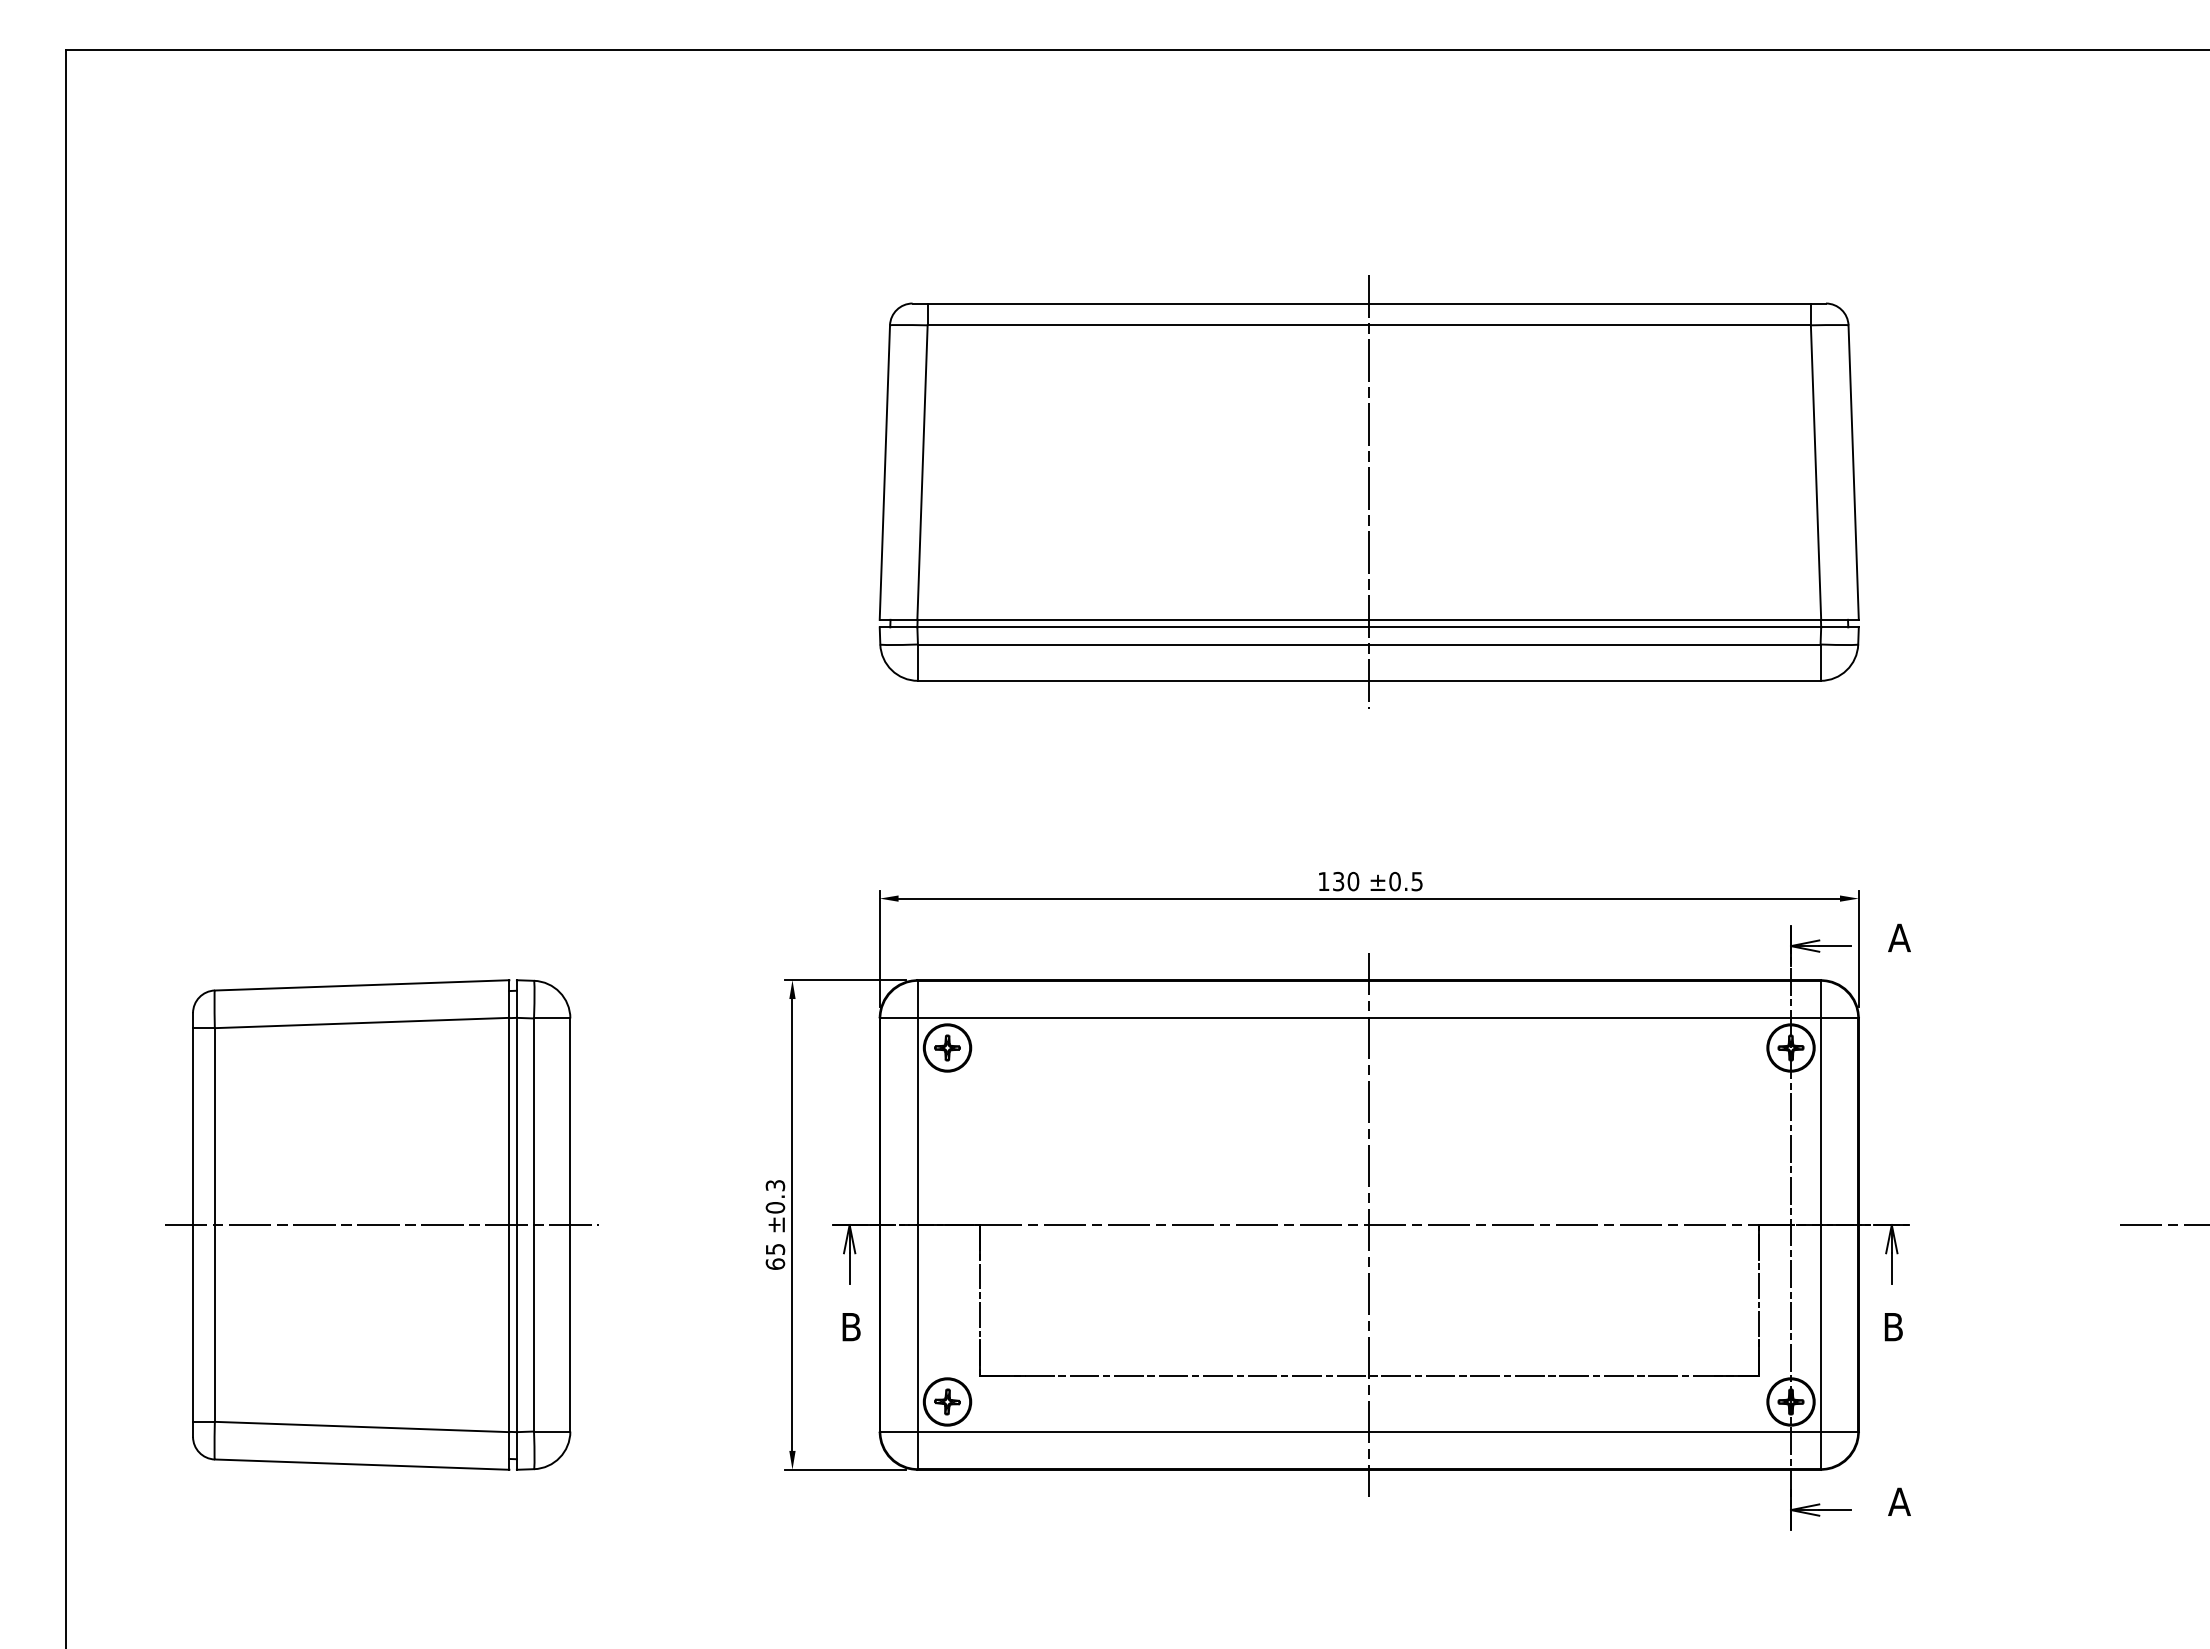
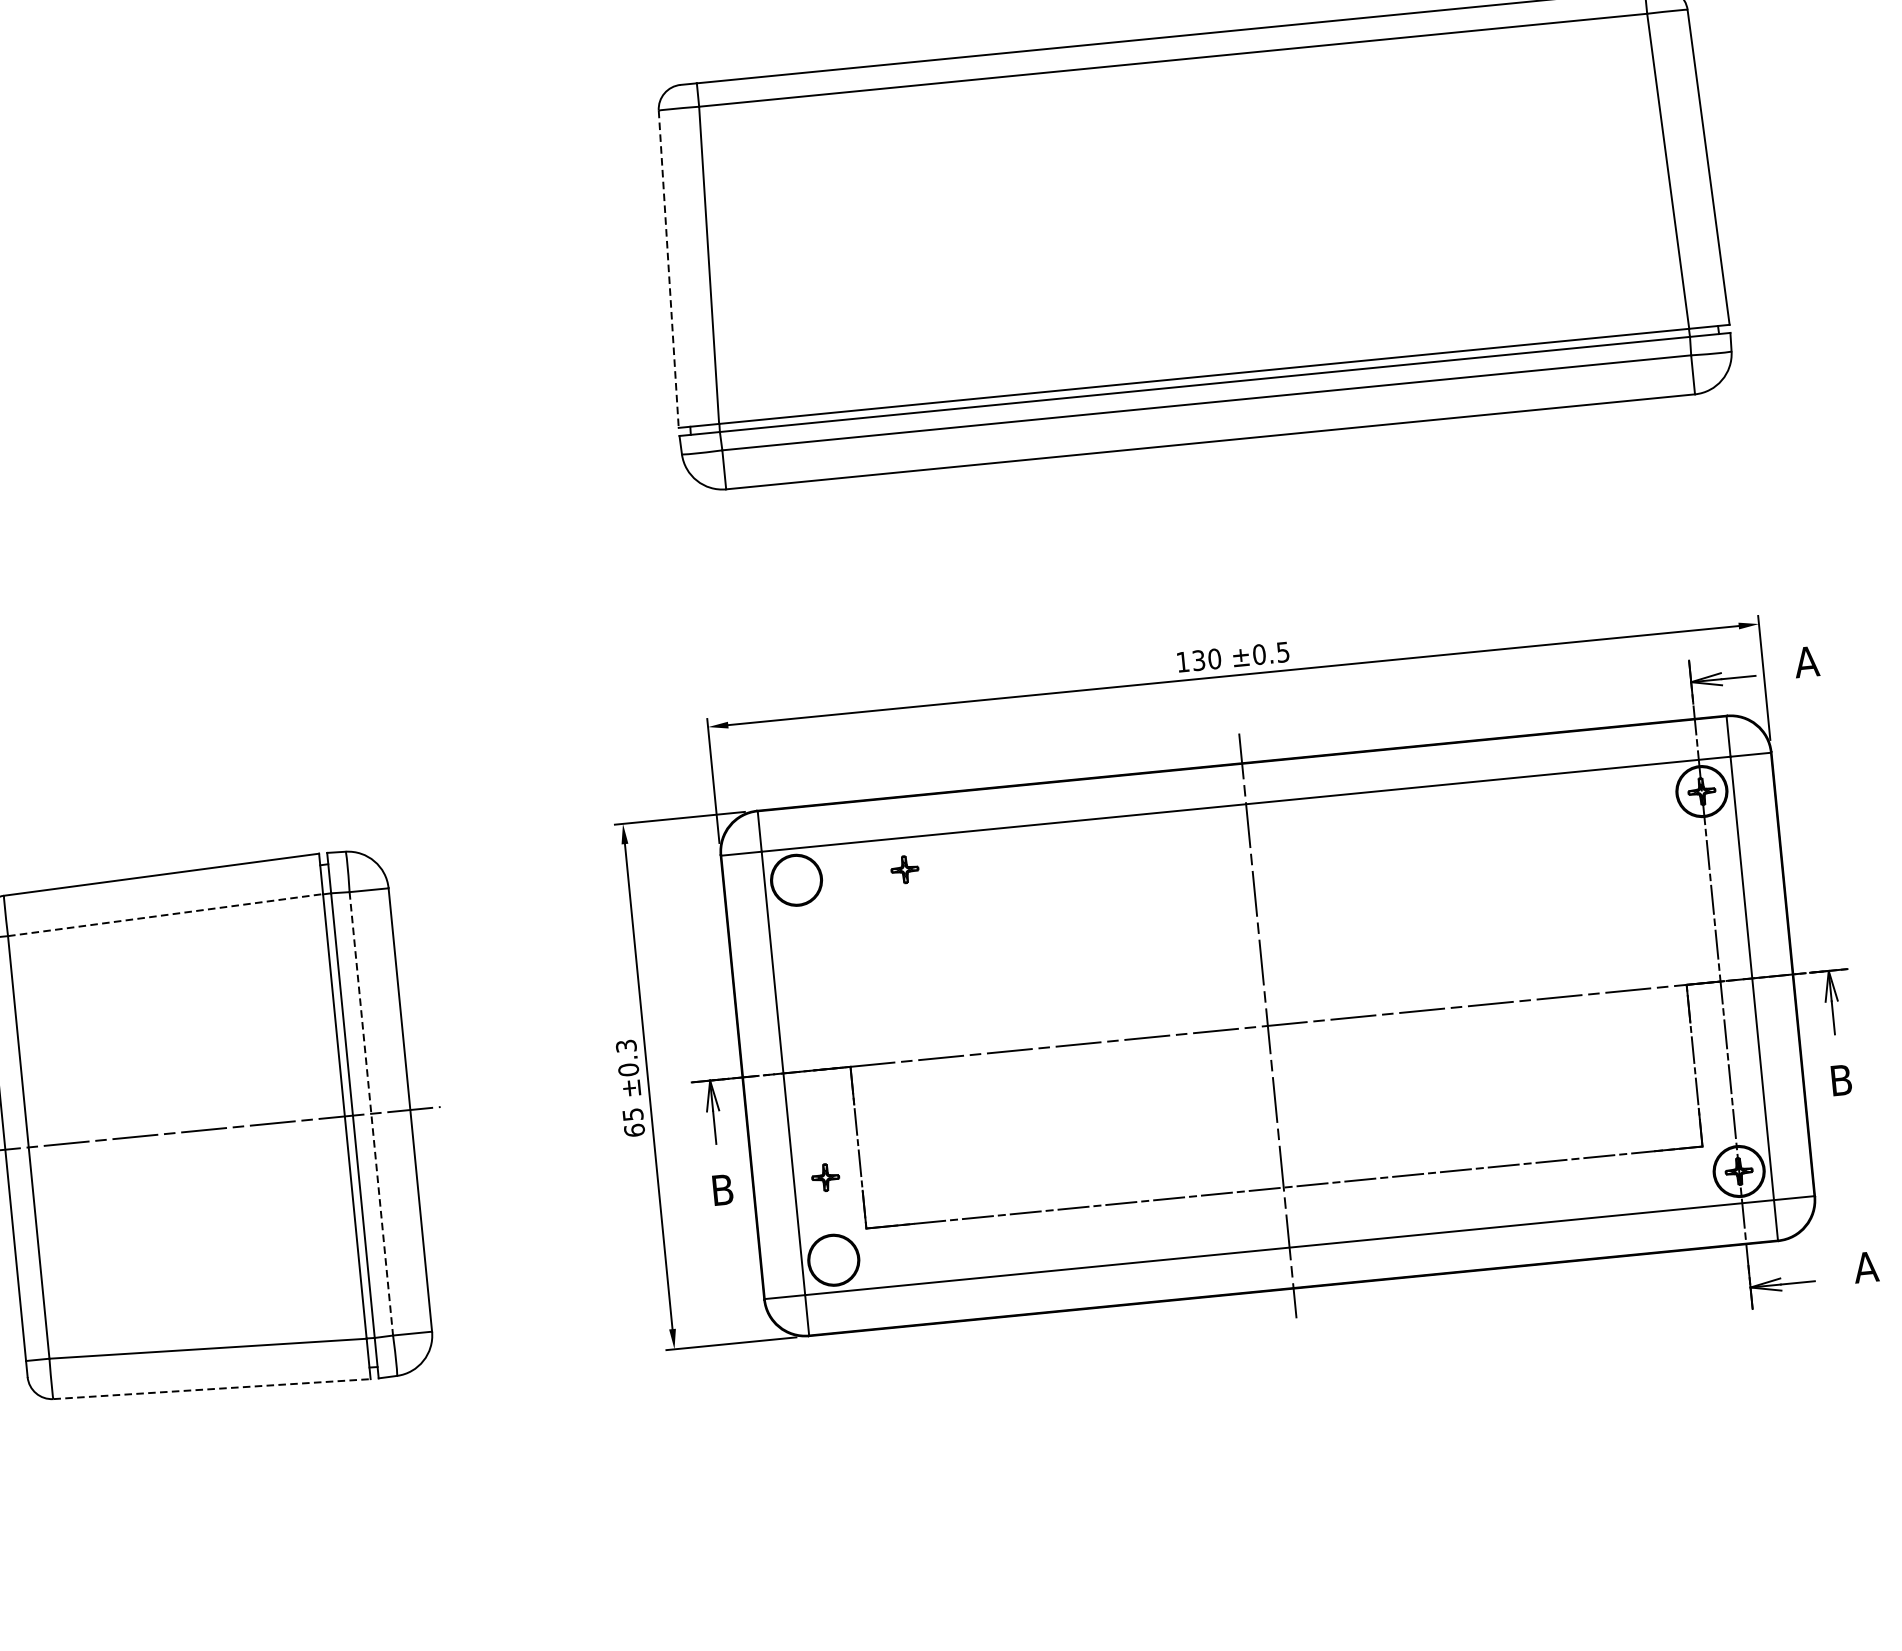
line: (884, 473) -> (668, 270), solid -> dashed
line: (1369, 492) -> (1191, 239), removed
line: (362, 1022) -> (165, 914), solid -> dashed
part: (947, 1047) -> (904, 869), moved
line: (534, 1225) -> (371, 1114), solid -> dashed
part: (947, 1401) -> (825, 1177), moved
line: (362, 1464) -> (212, 1388), solid -> dashed

